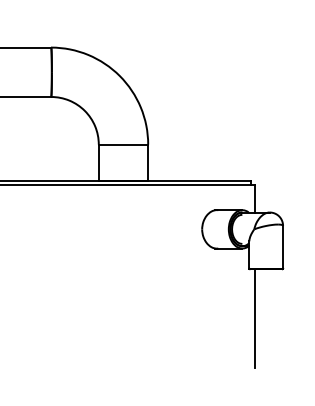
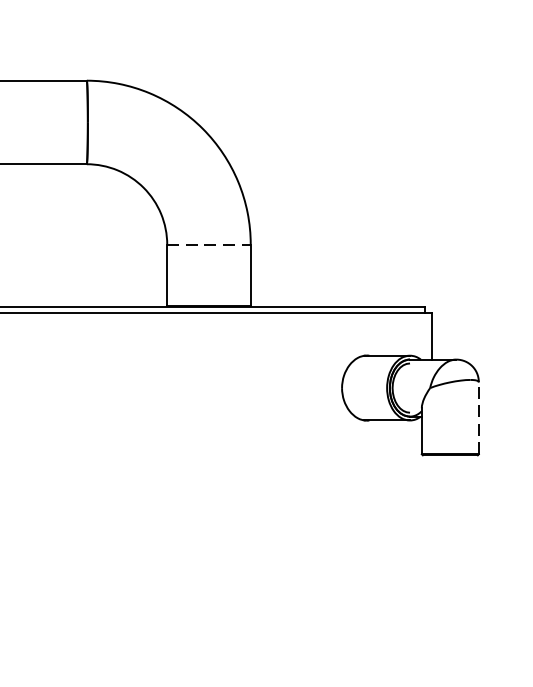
line: (123, 144) -> (209, 244), solid -> dashed
line: (283, 246) -> (479, 417), solid -> dashed
line: (255, 318) -> (432, 538), removed

